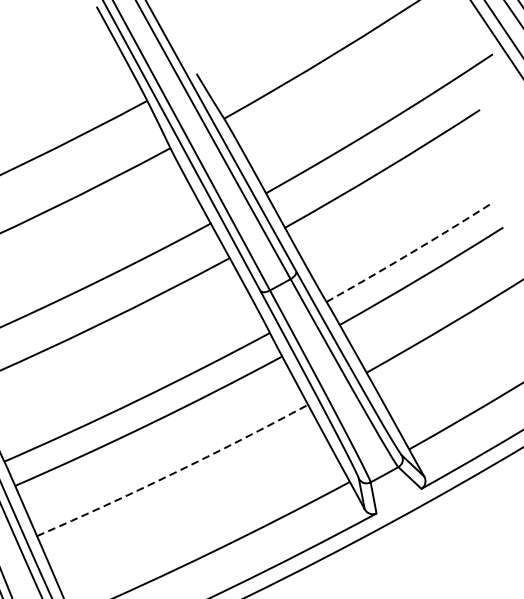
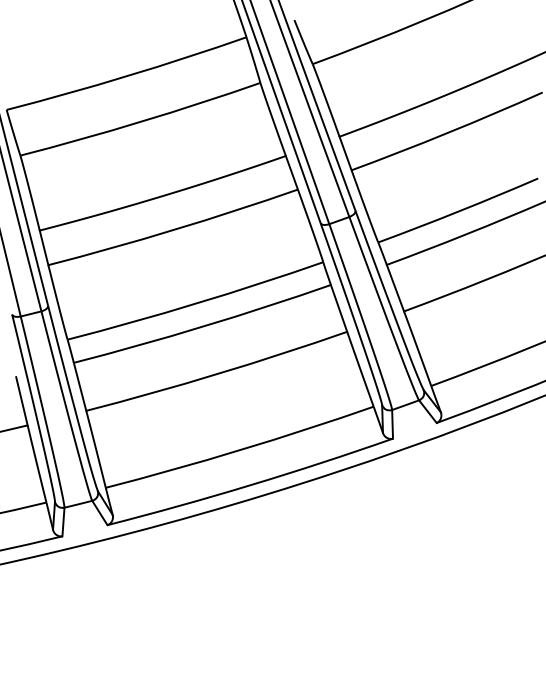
arc: (408, 254) -> (458, 211), dashed -> solid
arc: (173, 473) -> (217, 374), dashed -> solid

